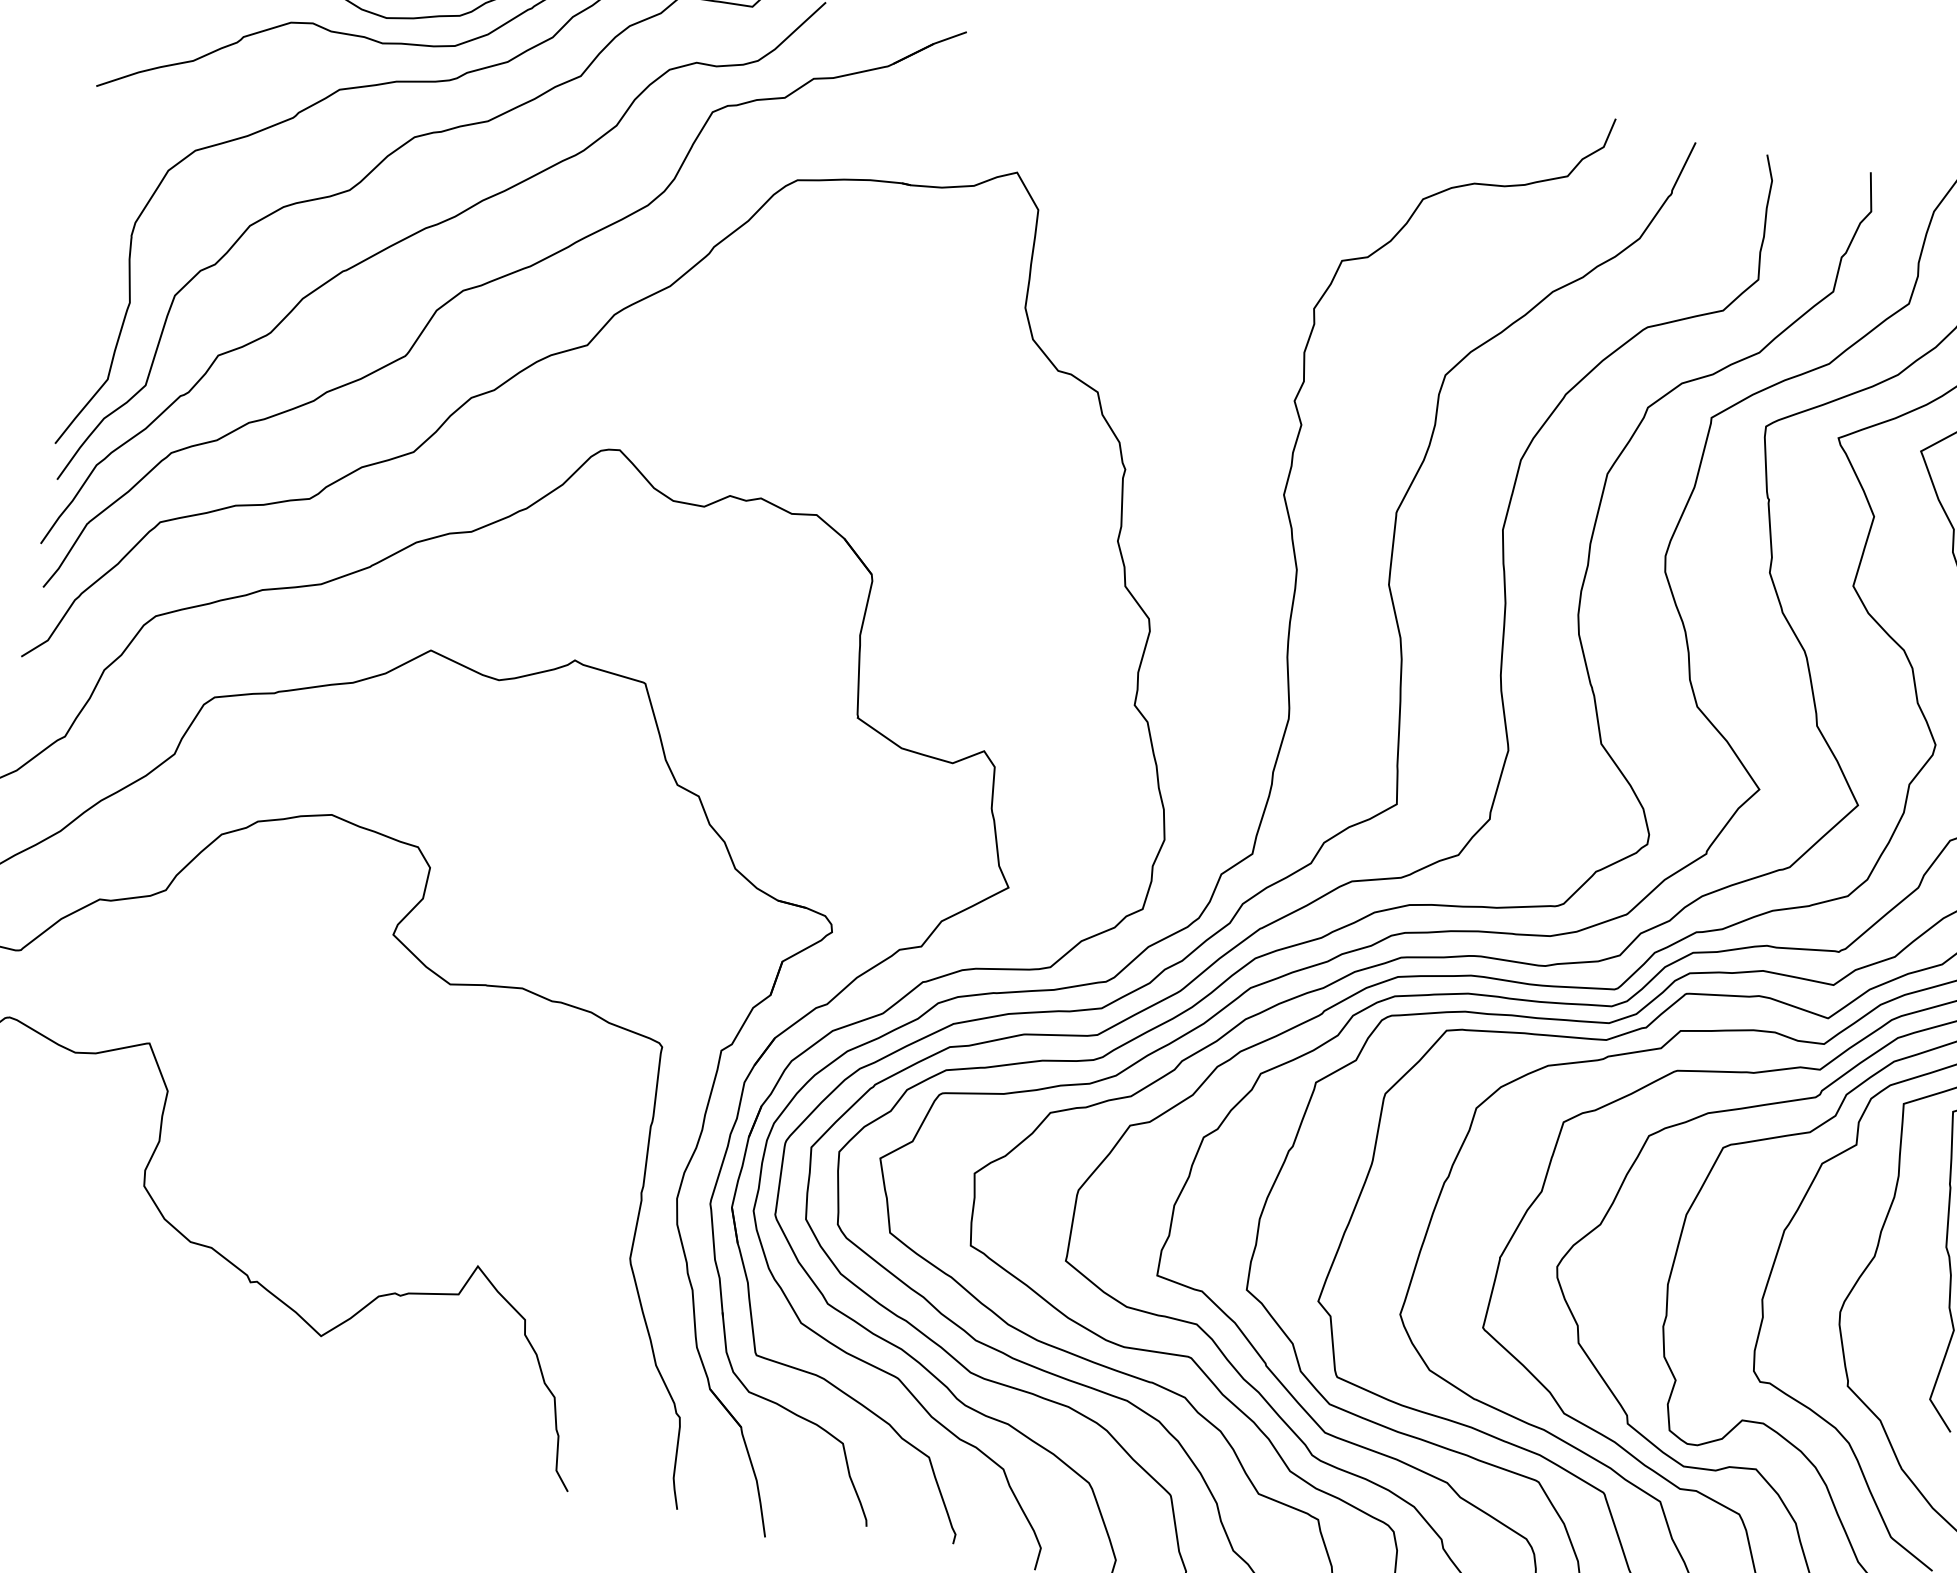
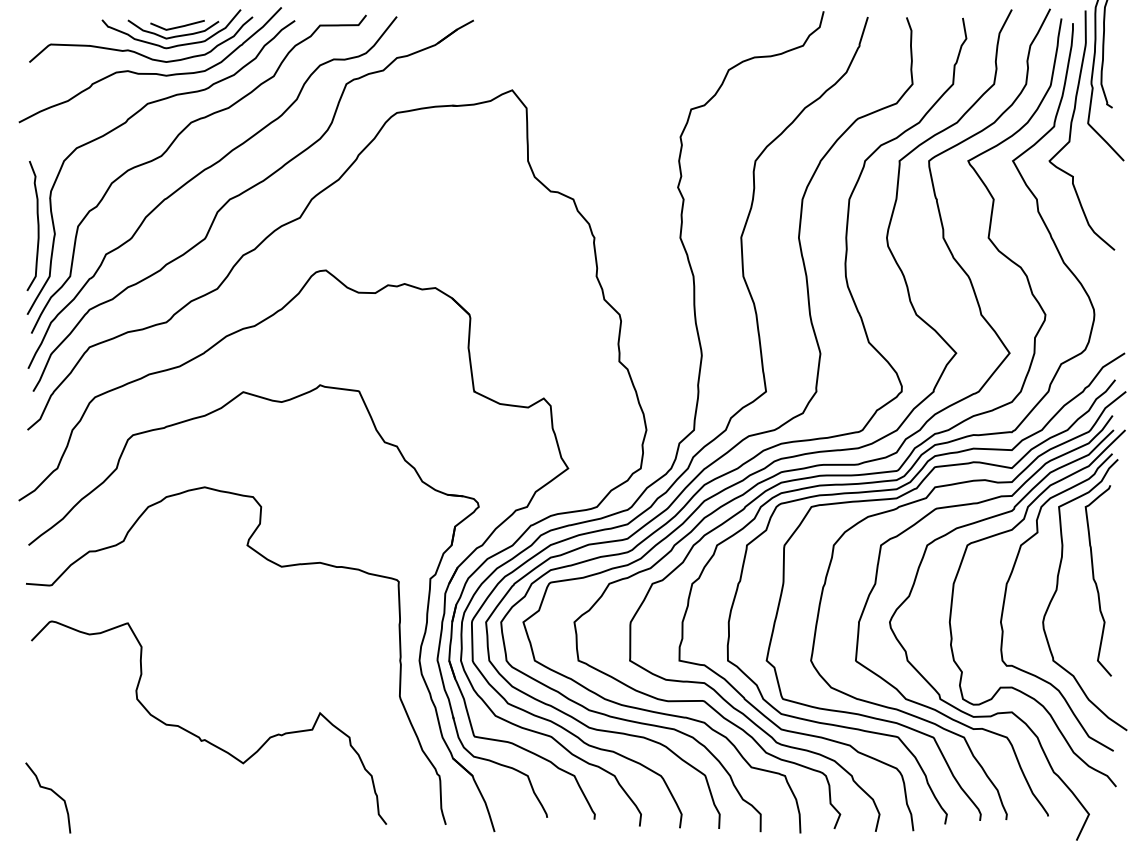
curve: (100, 281) -> (37, 225), added

